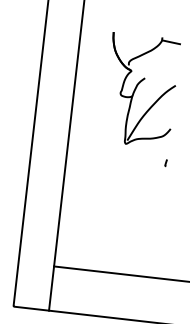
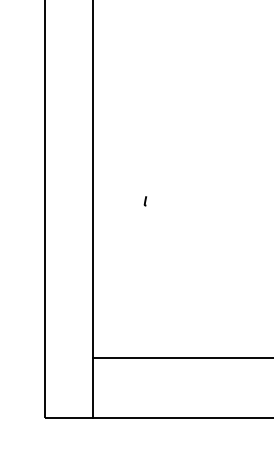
part: (136, 88) -> (177, 104), removed
curve: (166, 163) -> (145, 201), moved

